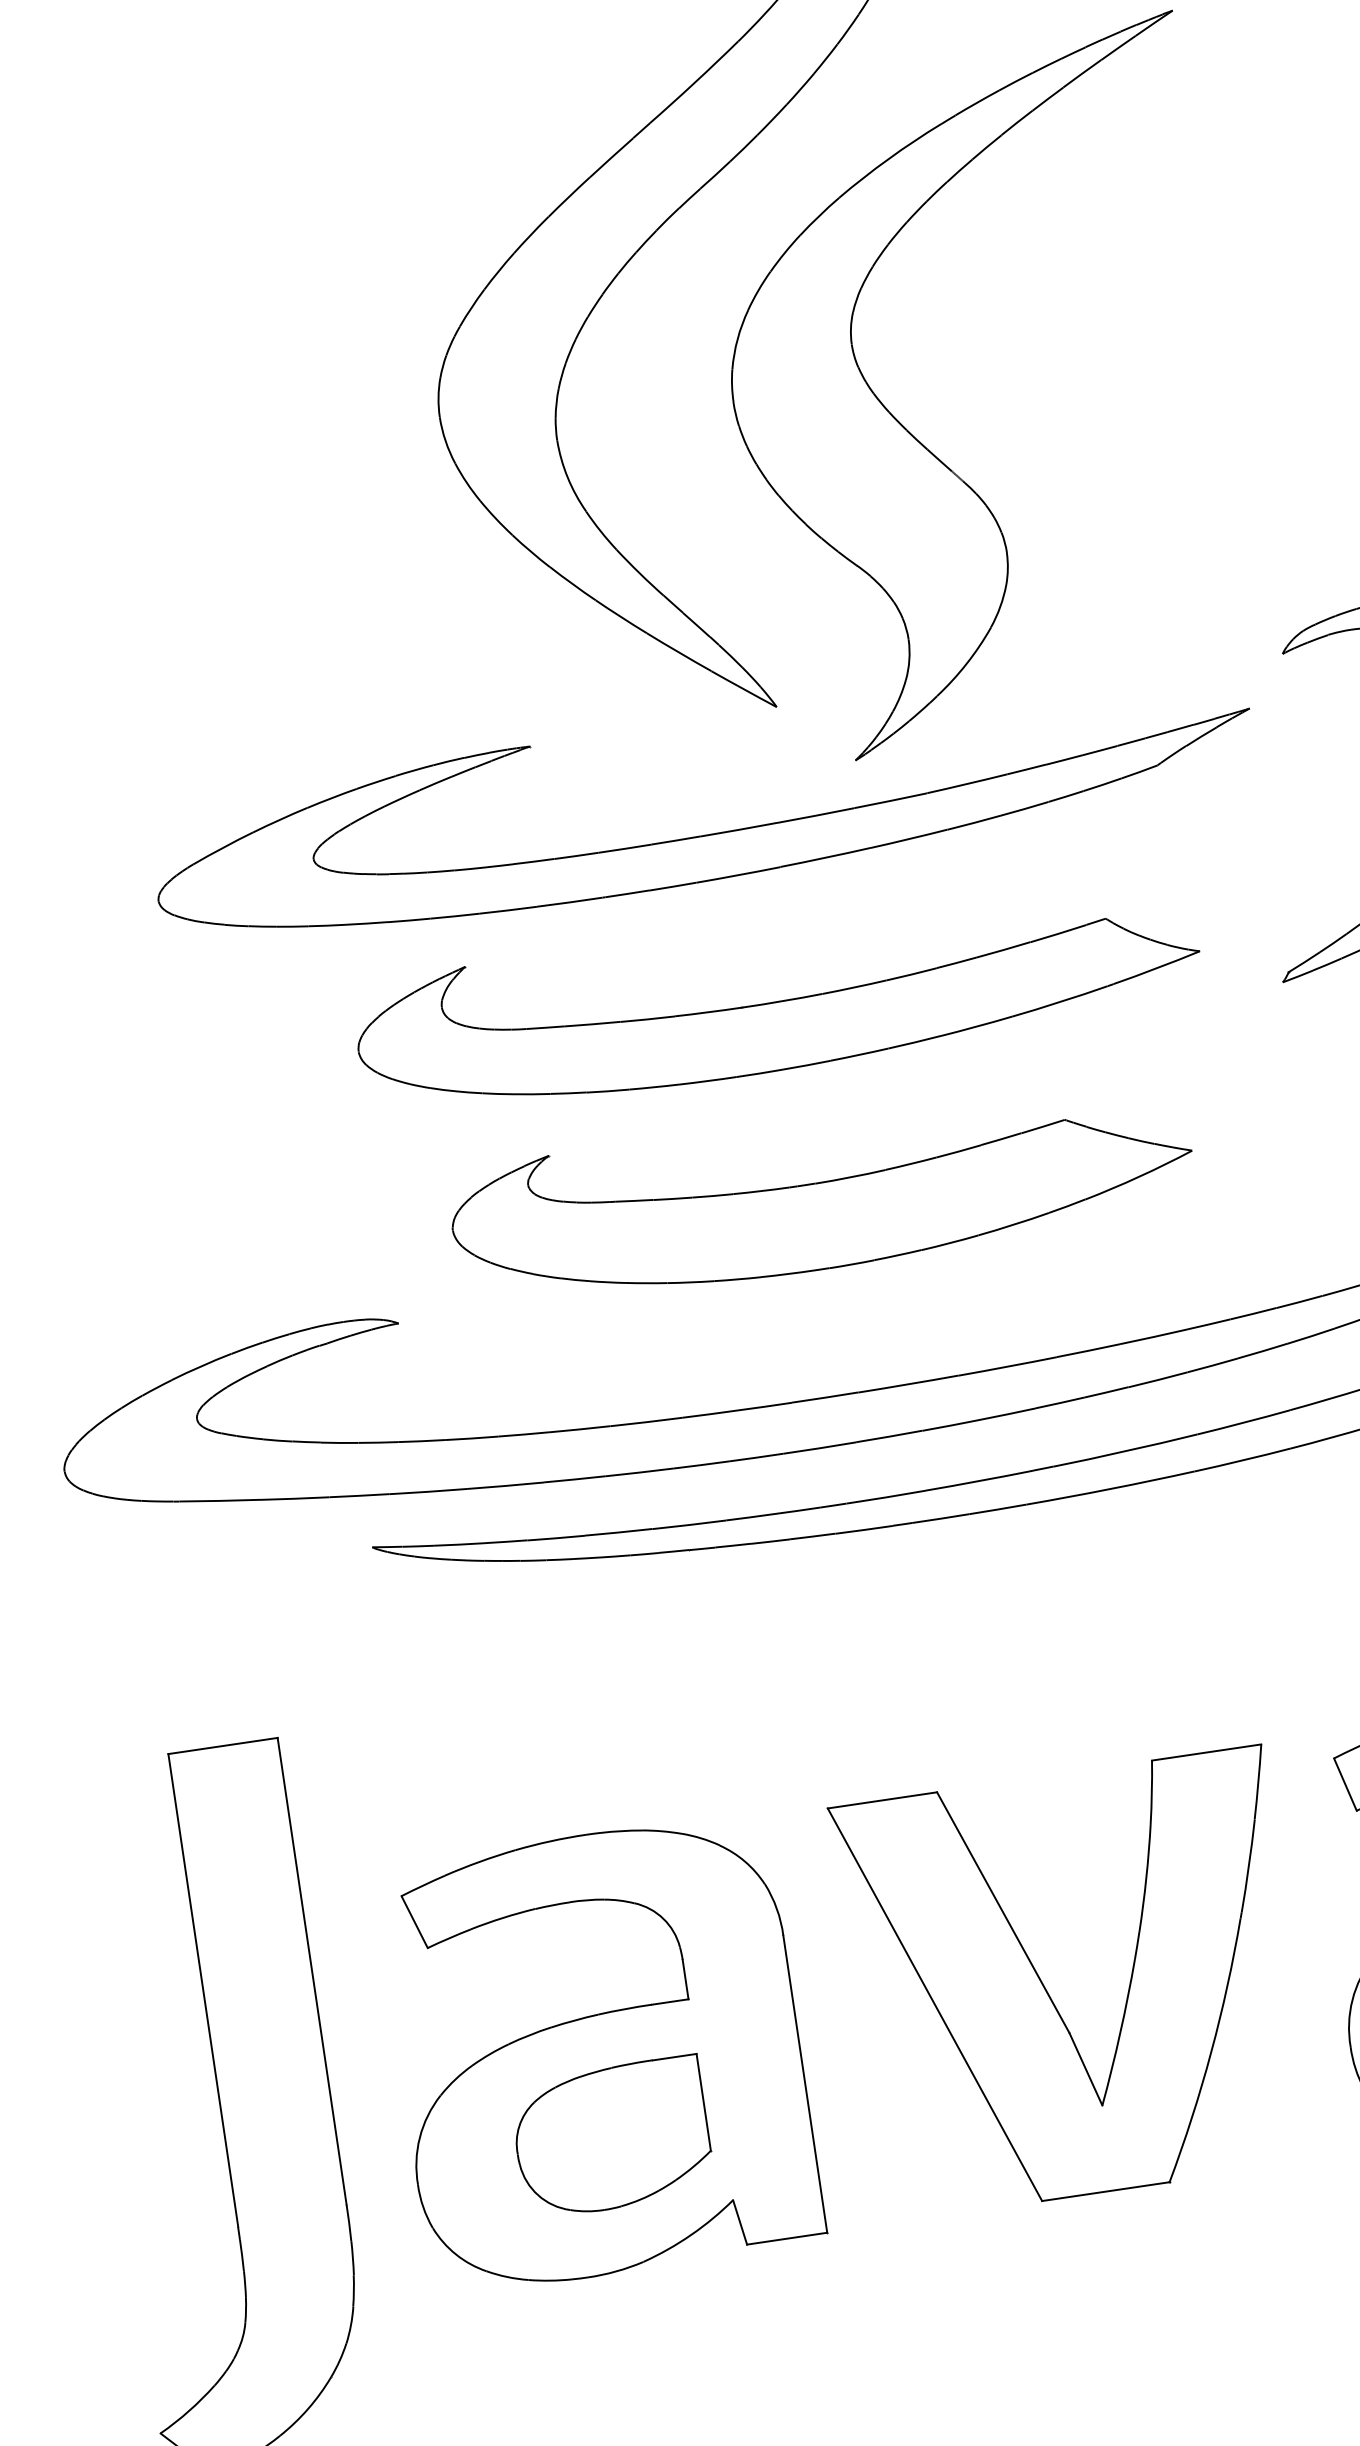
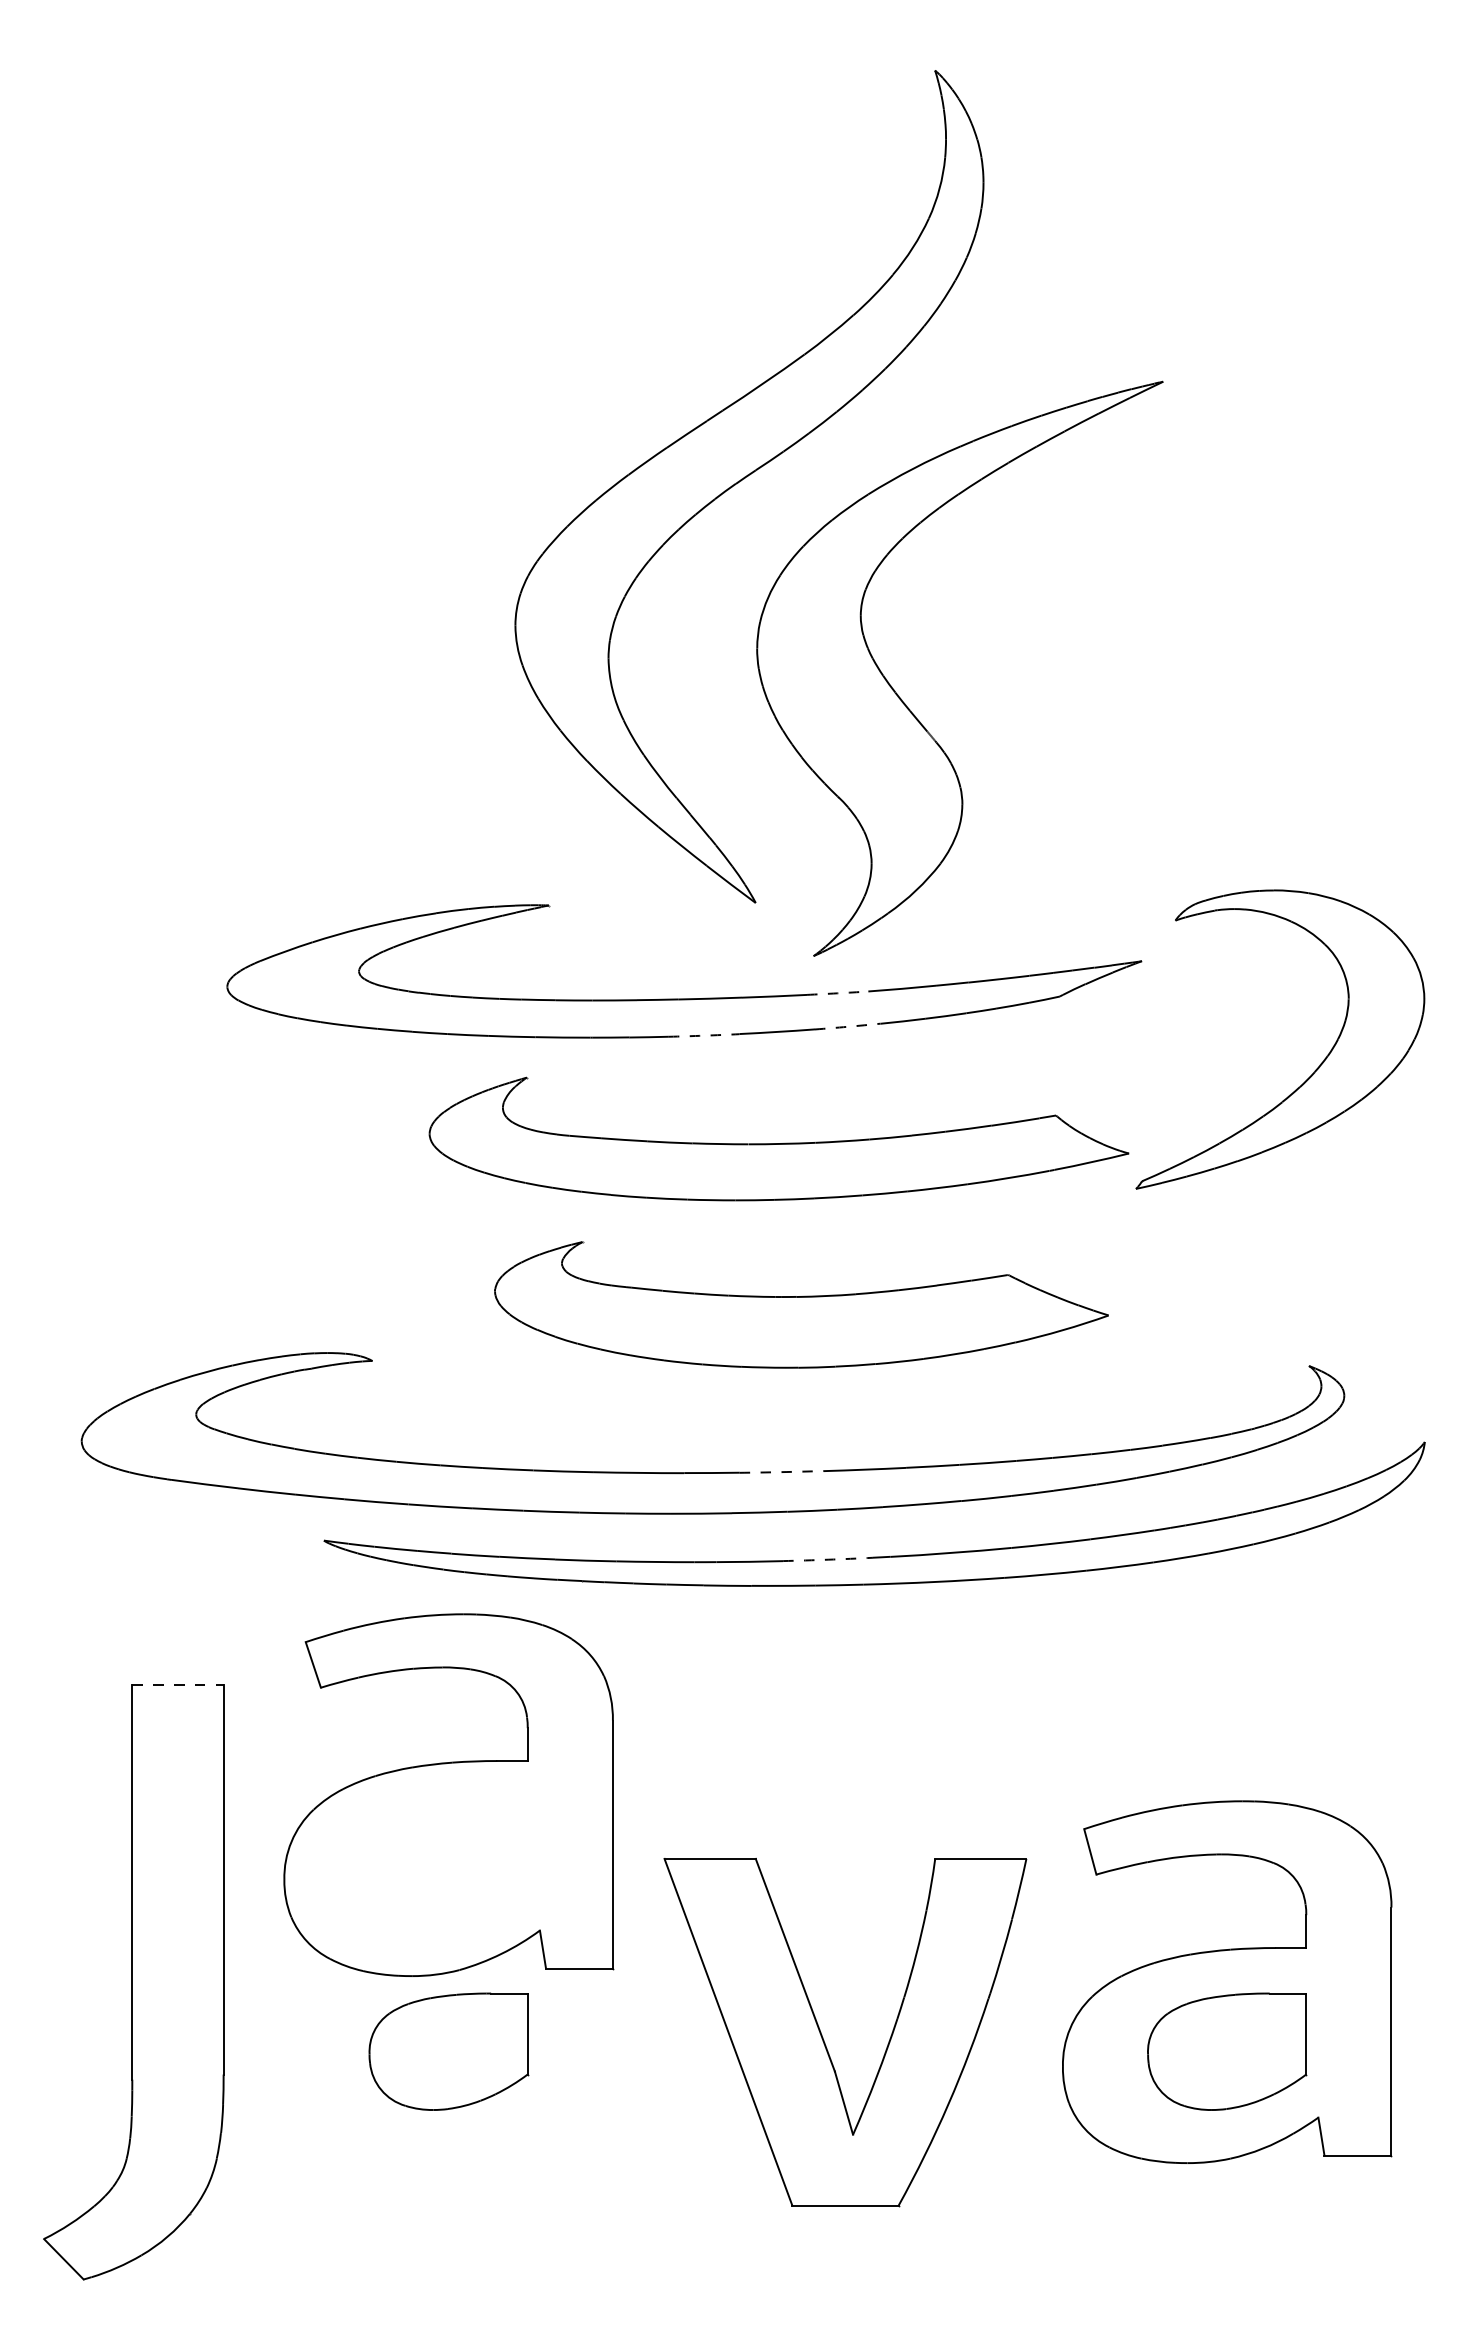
arc: (890, 801) -> (837, 993), solid -> dashed
arc: (908, 838) -> (847, 1026), solid -> dashed
arc: (738, 874) -> (704, 1035), solid -> dashed
part: (777, 995) -> (778, 1138), moved
part: (822, 1191) -> (801, 1304), moved
arc: (908, 1384) -> (781, 1472), solid -> dashed
arc: (980, 1480) -> (828, 1559), solid -> dashed
line: (223, 1745) -> (178, 1684), solid -> dashed
part: (1053, 1999) -> (825, 2042), moved
part: (599, 2053) -> (448, 1794), moved

